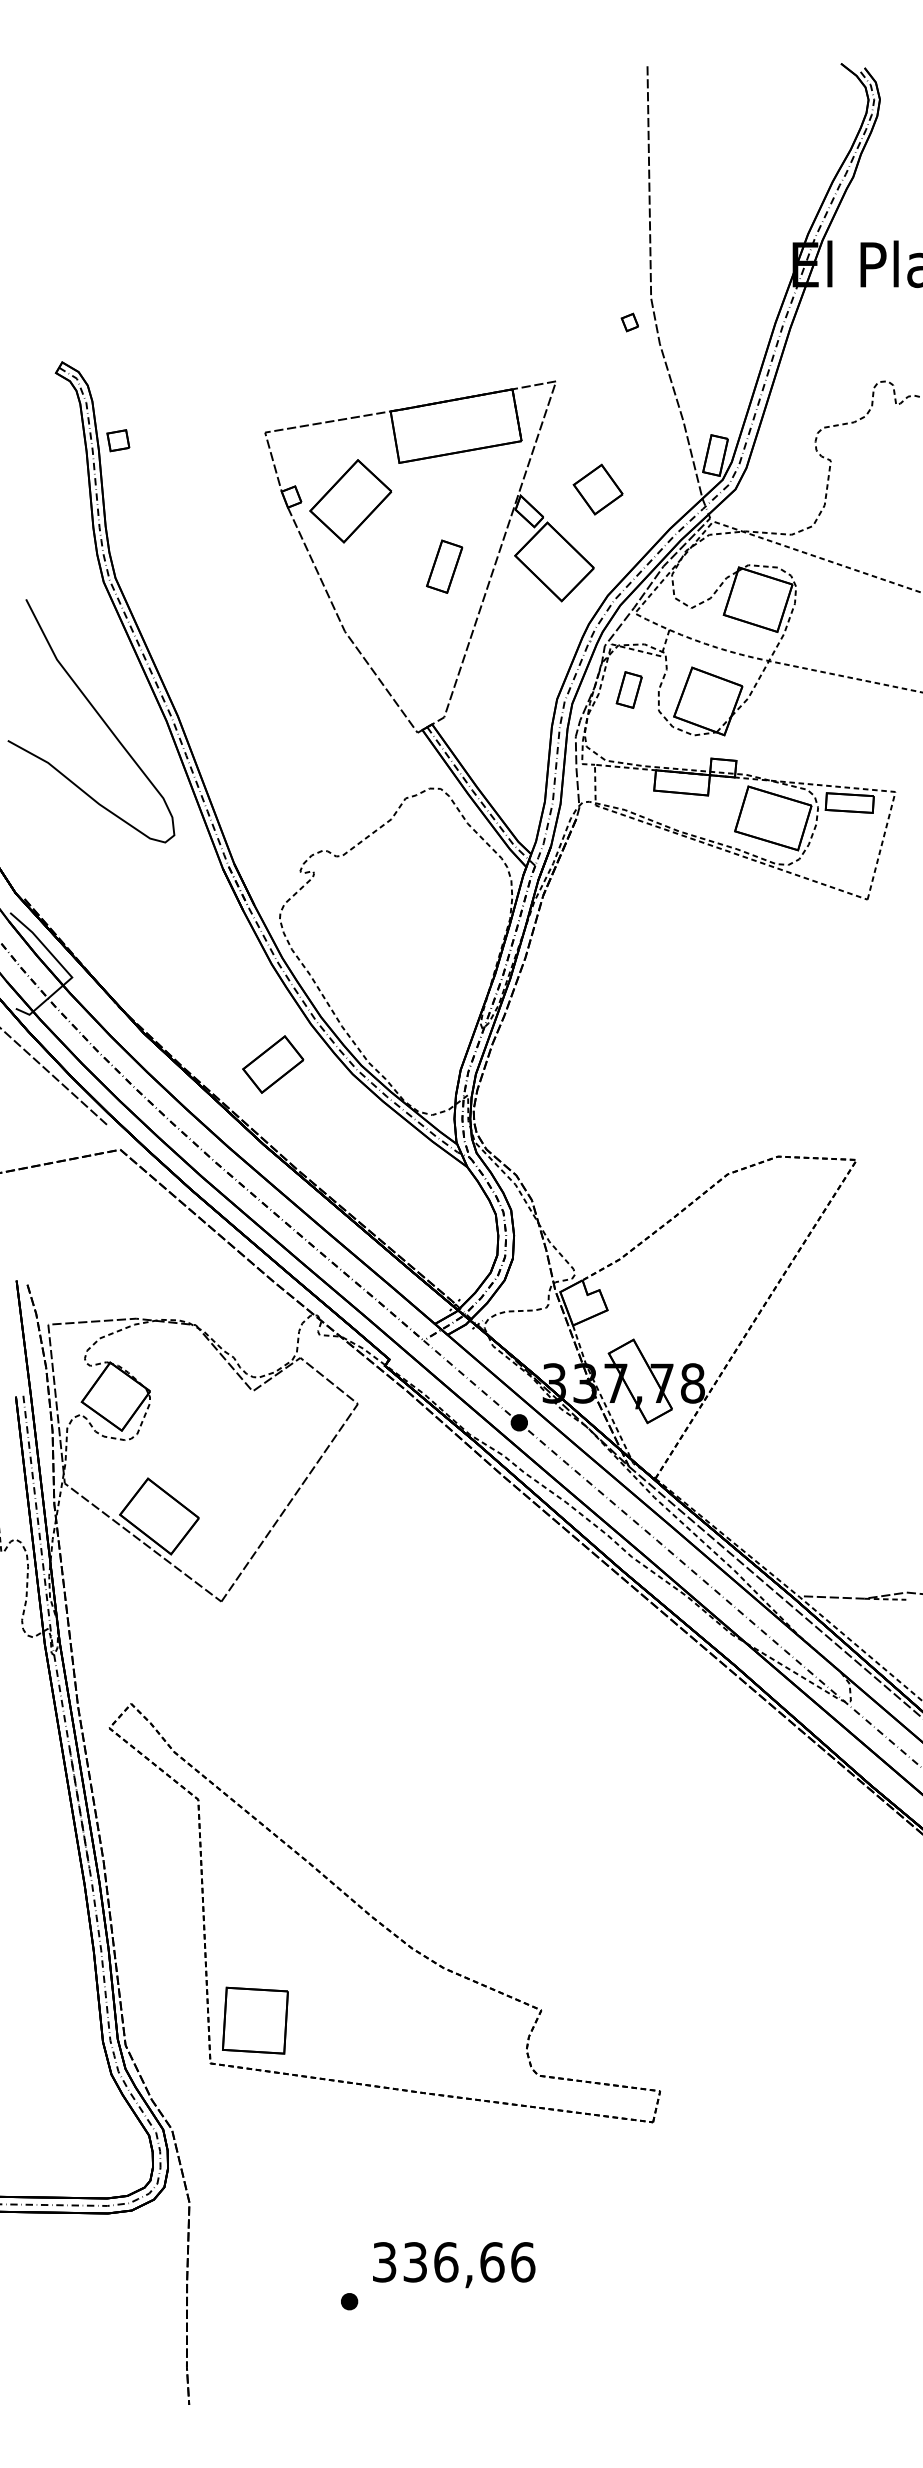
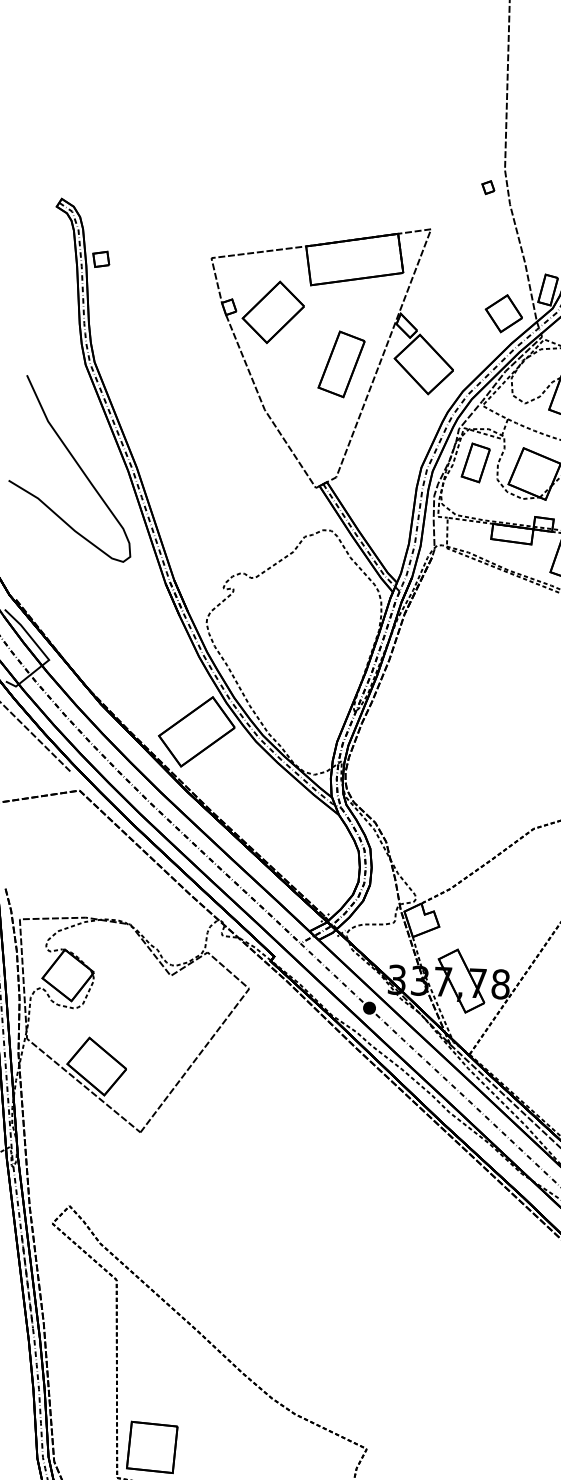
part: (597, 489) -> (503, 313), moved
part: (444, 566) -> (341, 364), size x1.67
part: (629, 689) -> (476, 462), size x1.43
part: (273, 1064) -> (197, 731), size x1.67

